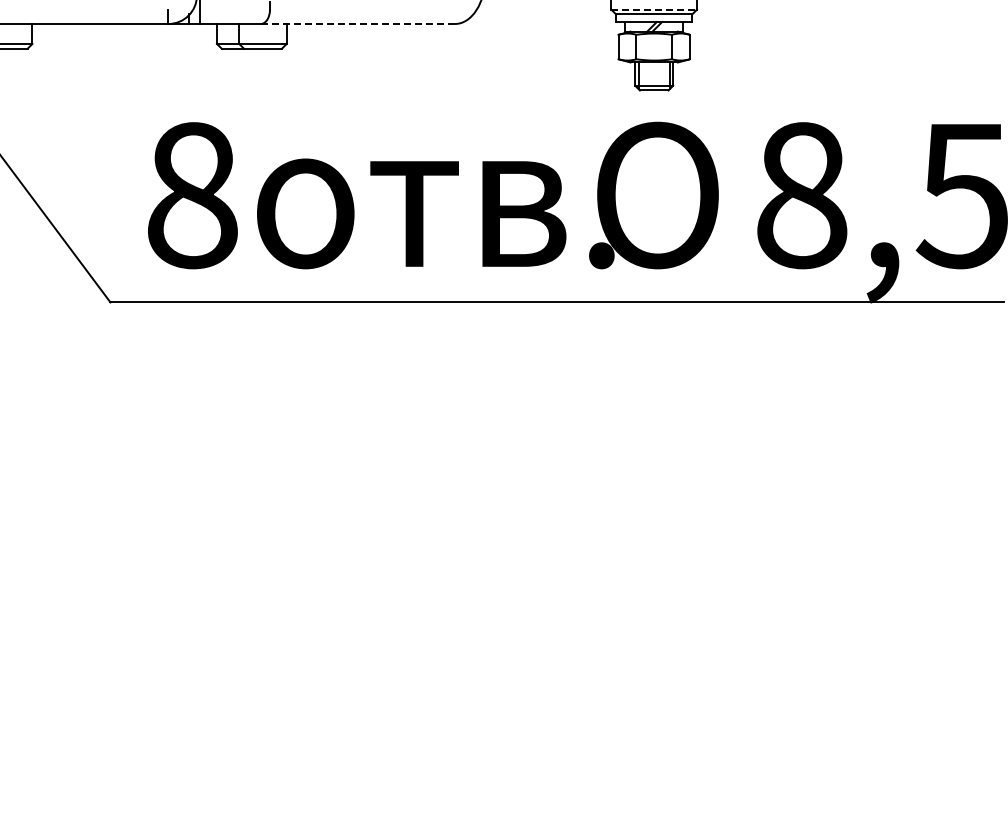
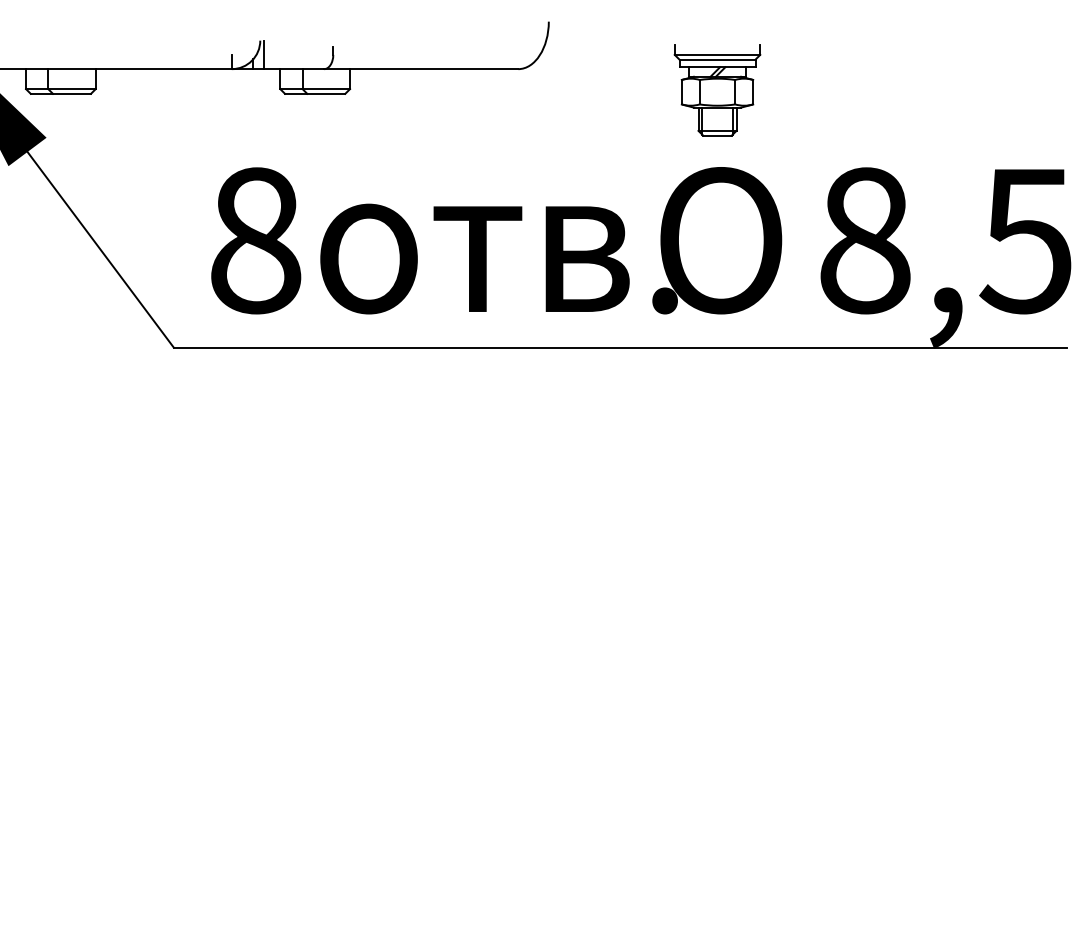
line: (654, 9) -> (717, 54), dashed -> solid
line: (358, 24) -> (421, 69), dashed -> solid

